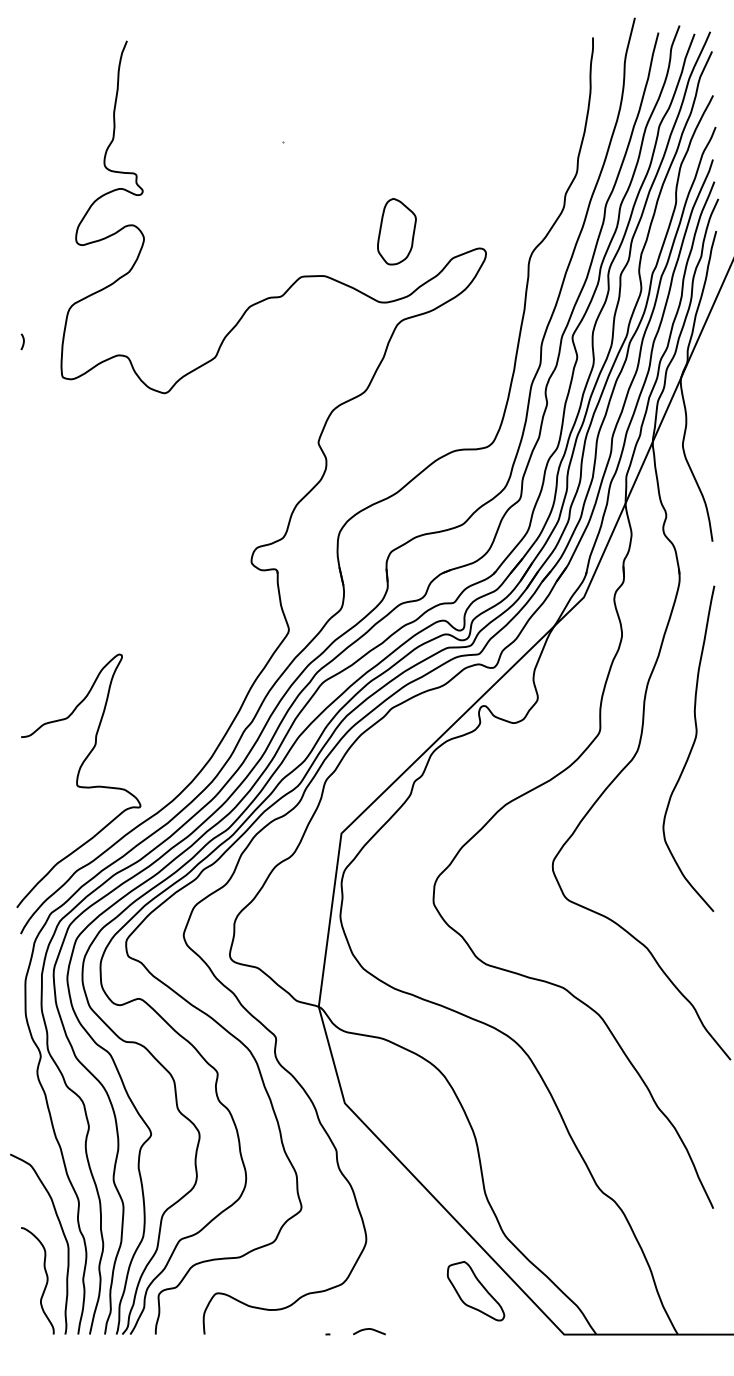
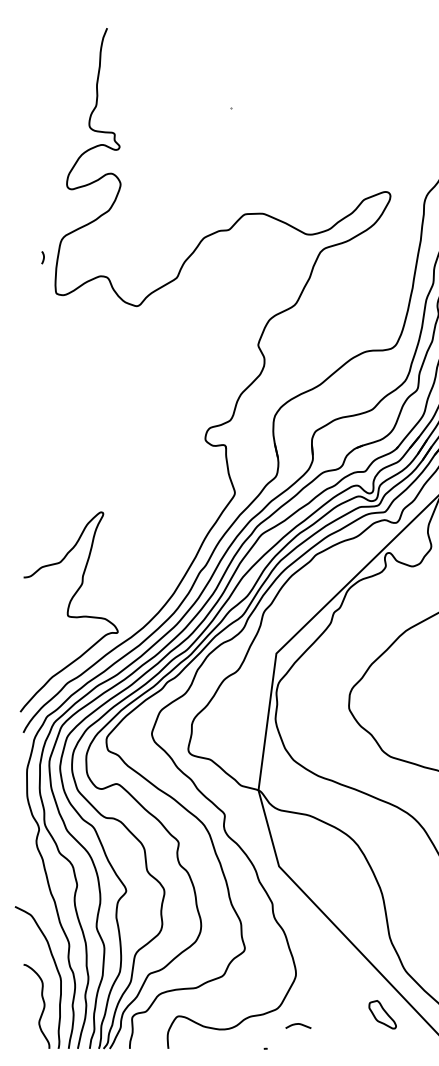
part: (396, 231) -> (319, 178), removed
curve: (23, 341) -> (43, 257), moved
part: (476, 1291) -> (382, 1014), size x0.6
curve: (369, 1329) -> (298, 1024), moved

